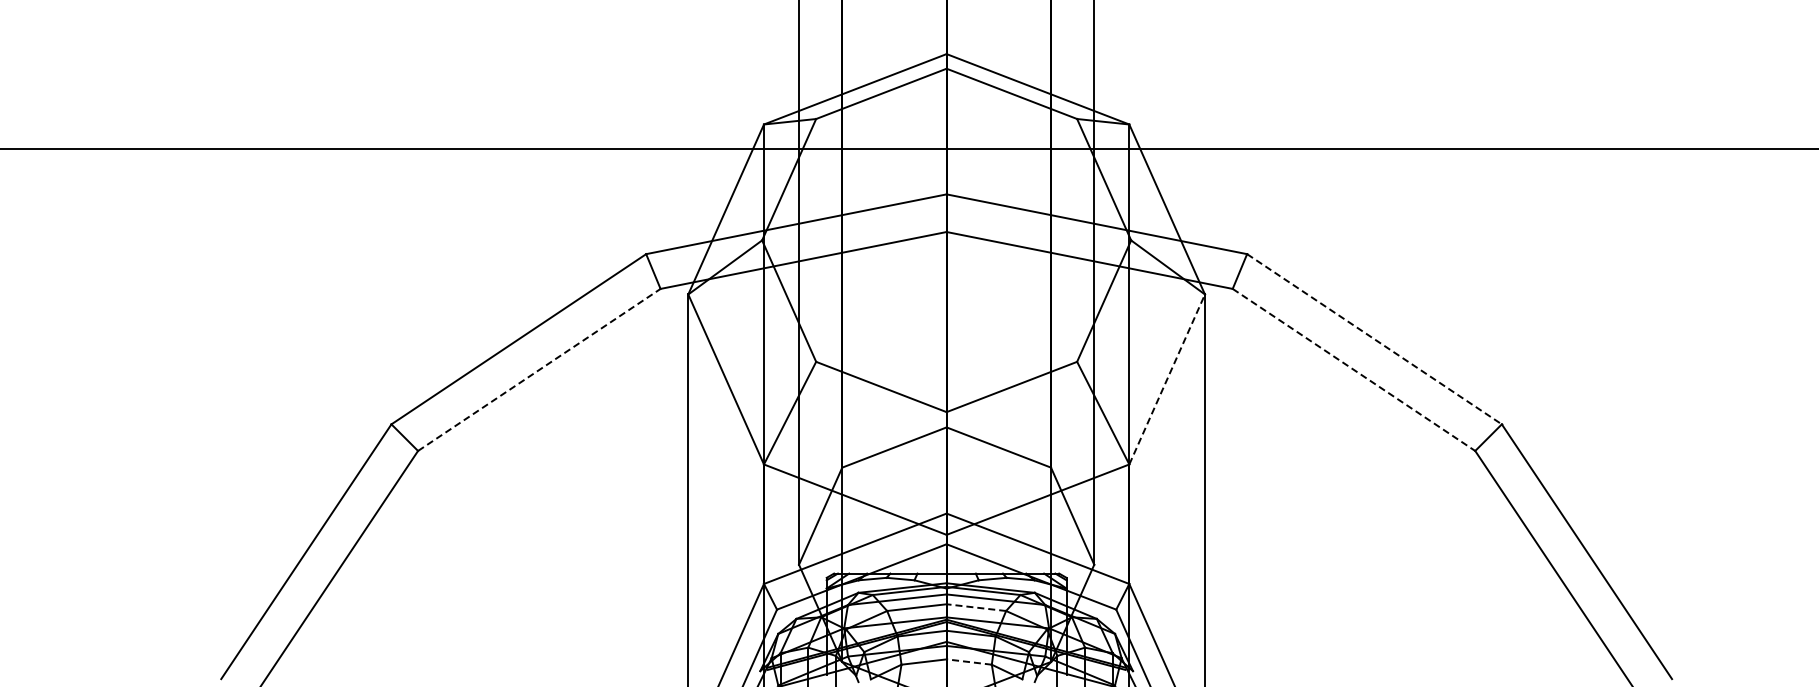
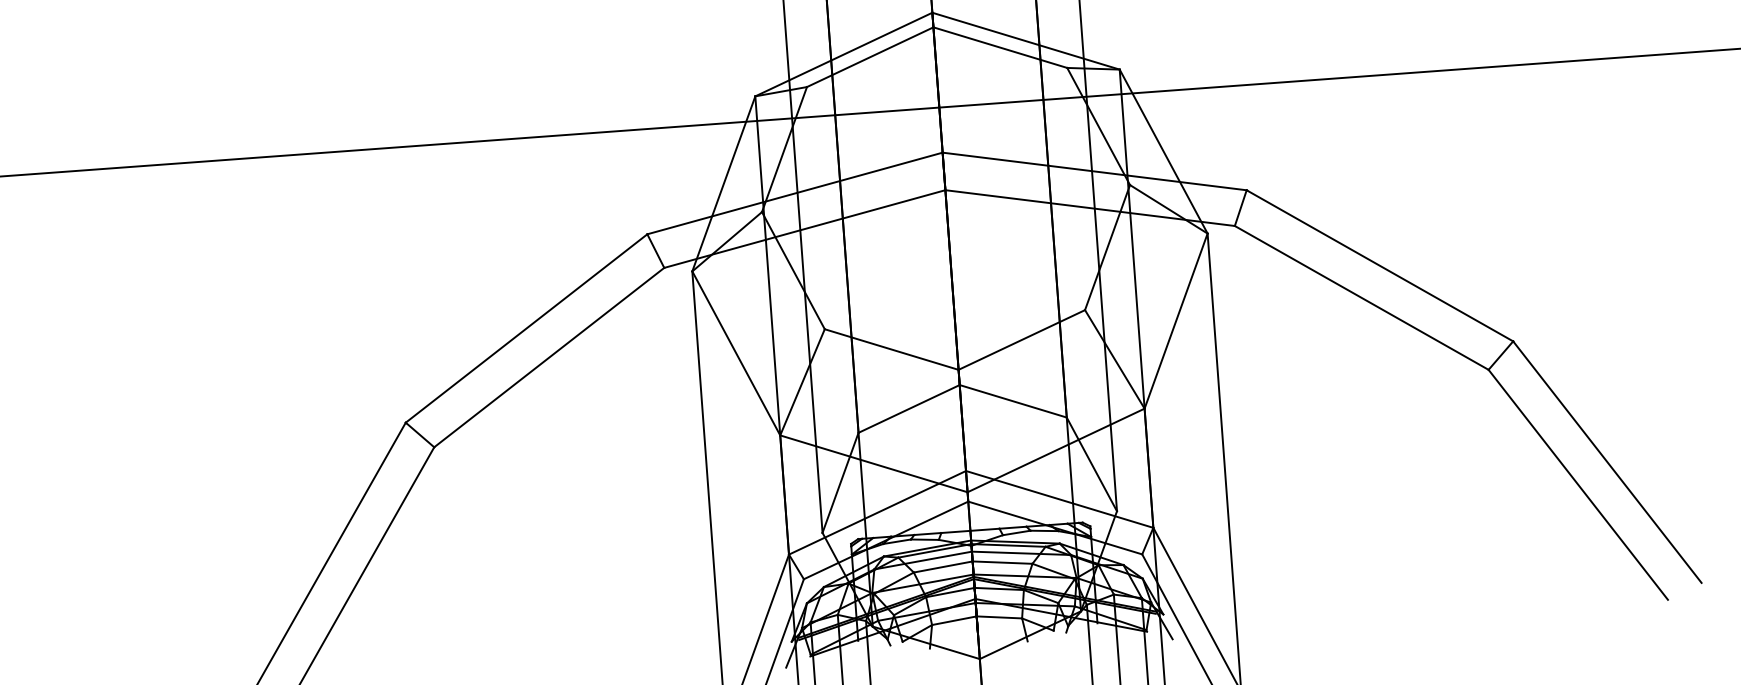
line: (1374, 339) -> (1379, 266), dashed -> solid
line: (539, 369) -> (549, 357), dashed -> solid
line: (1353, 369) -> (1361, 297), dashed -> solid
line: (1167, 379) -> (1176, 321), dashed -> solid
line: (976, 607) -> (1002, 562), dashed -> solid
line: (969, 662) -> (999, 617), dashed -> solid

